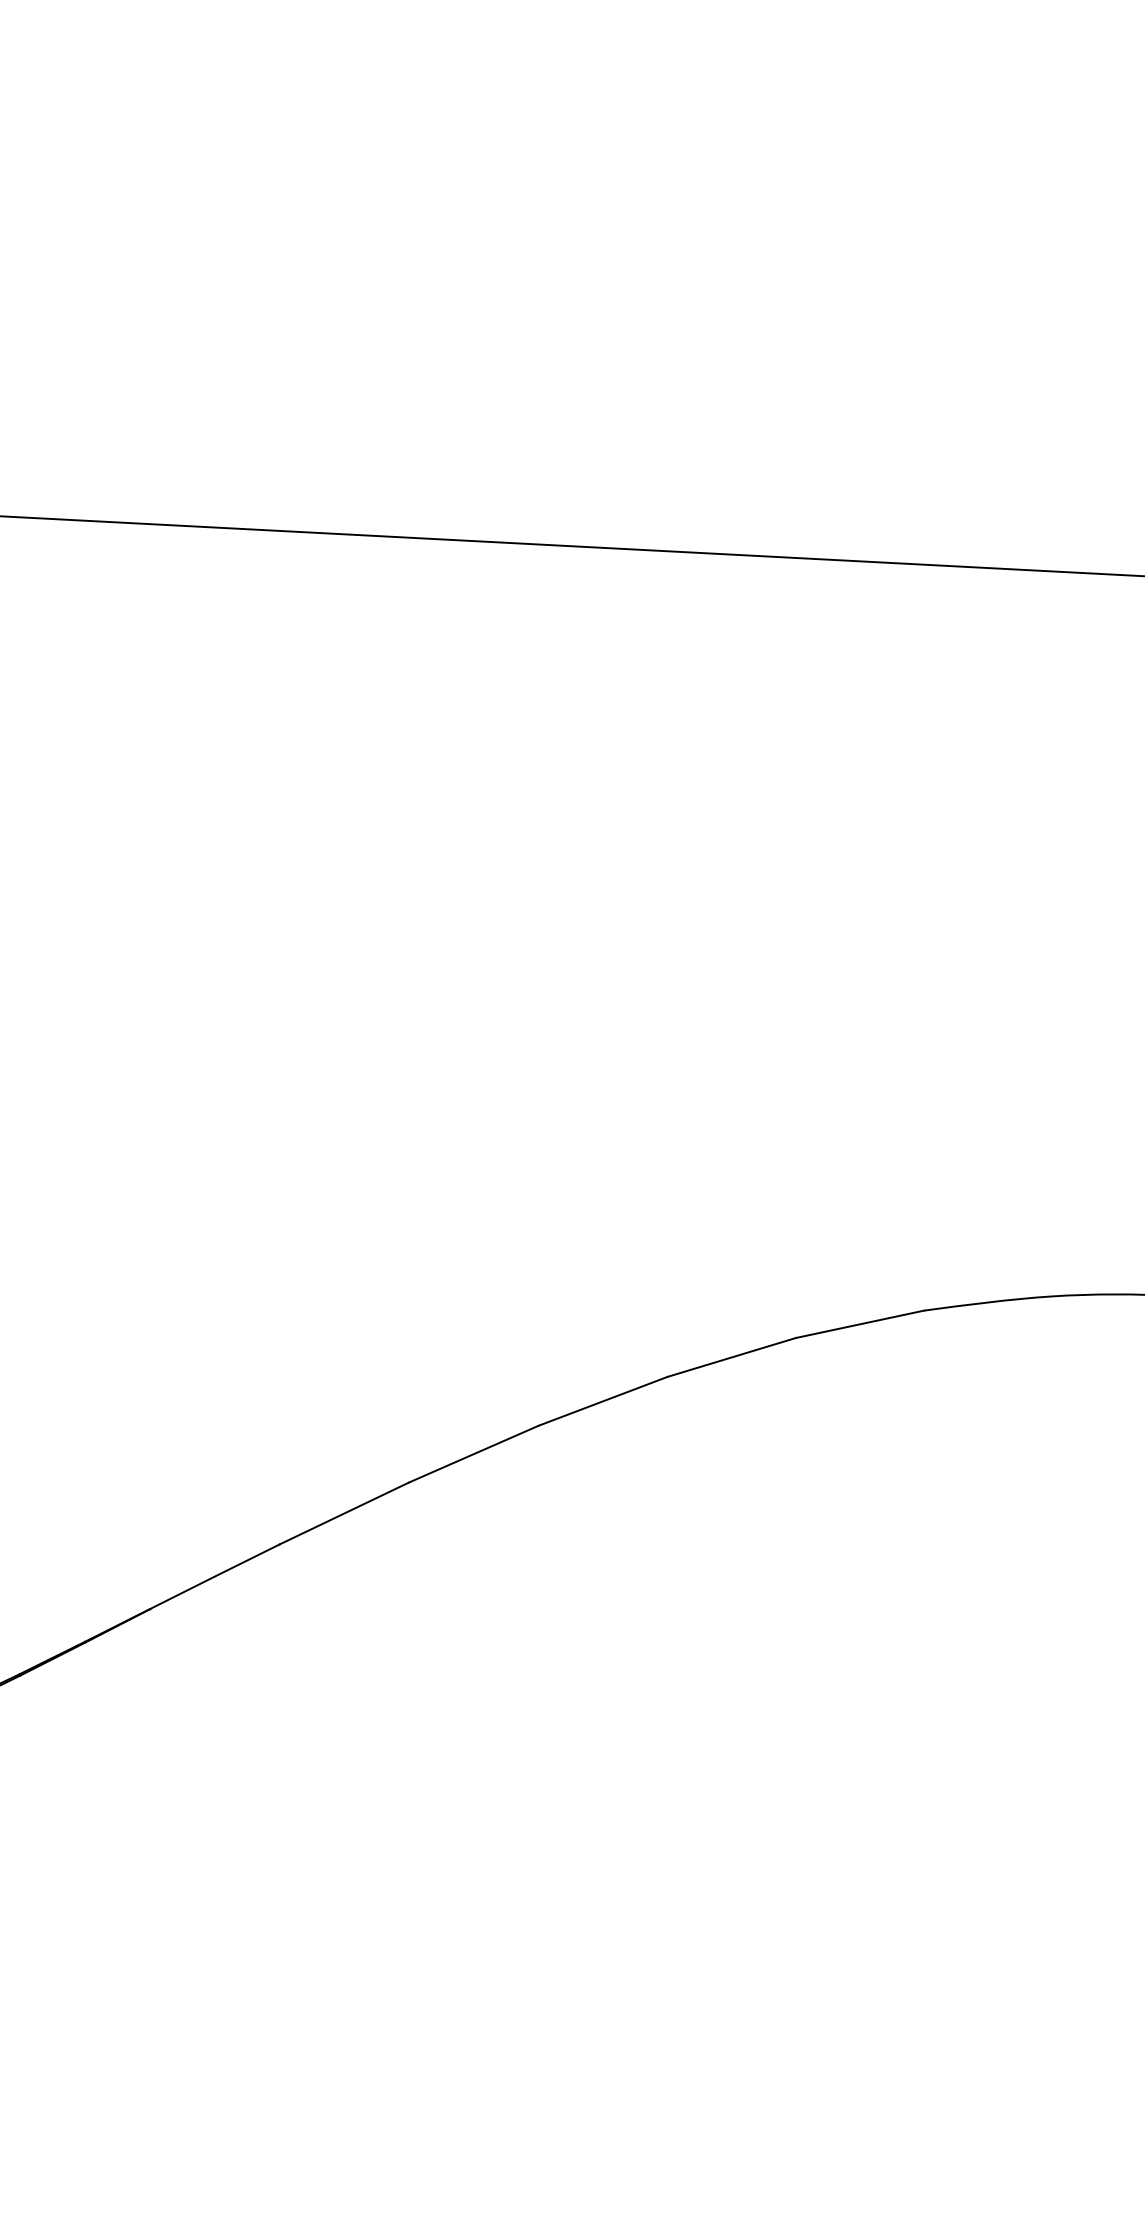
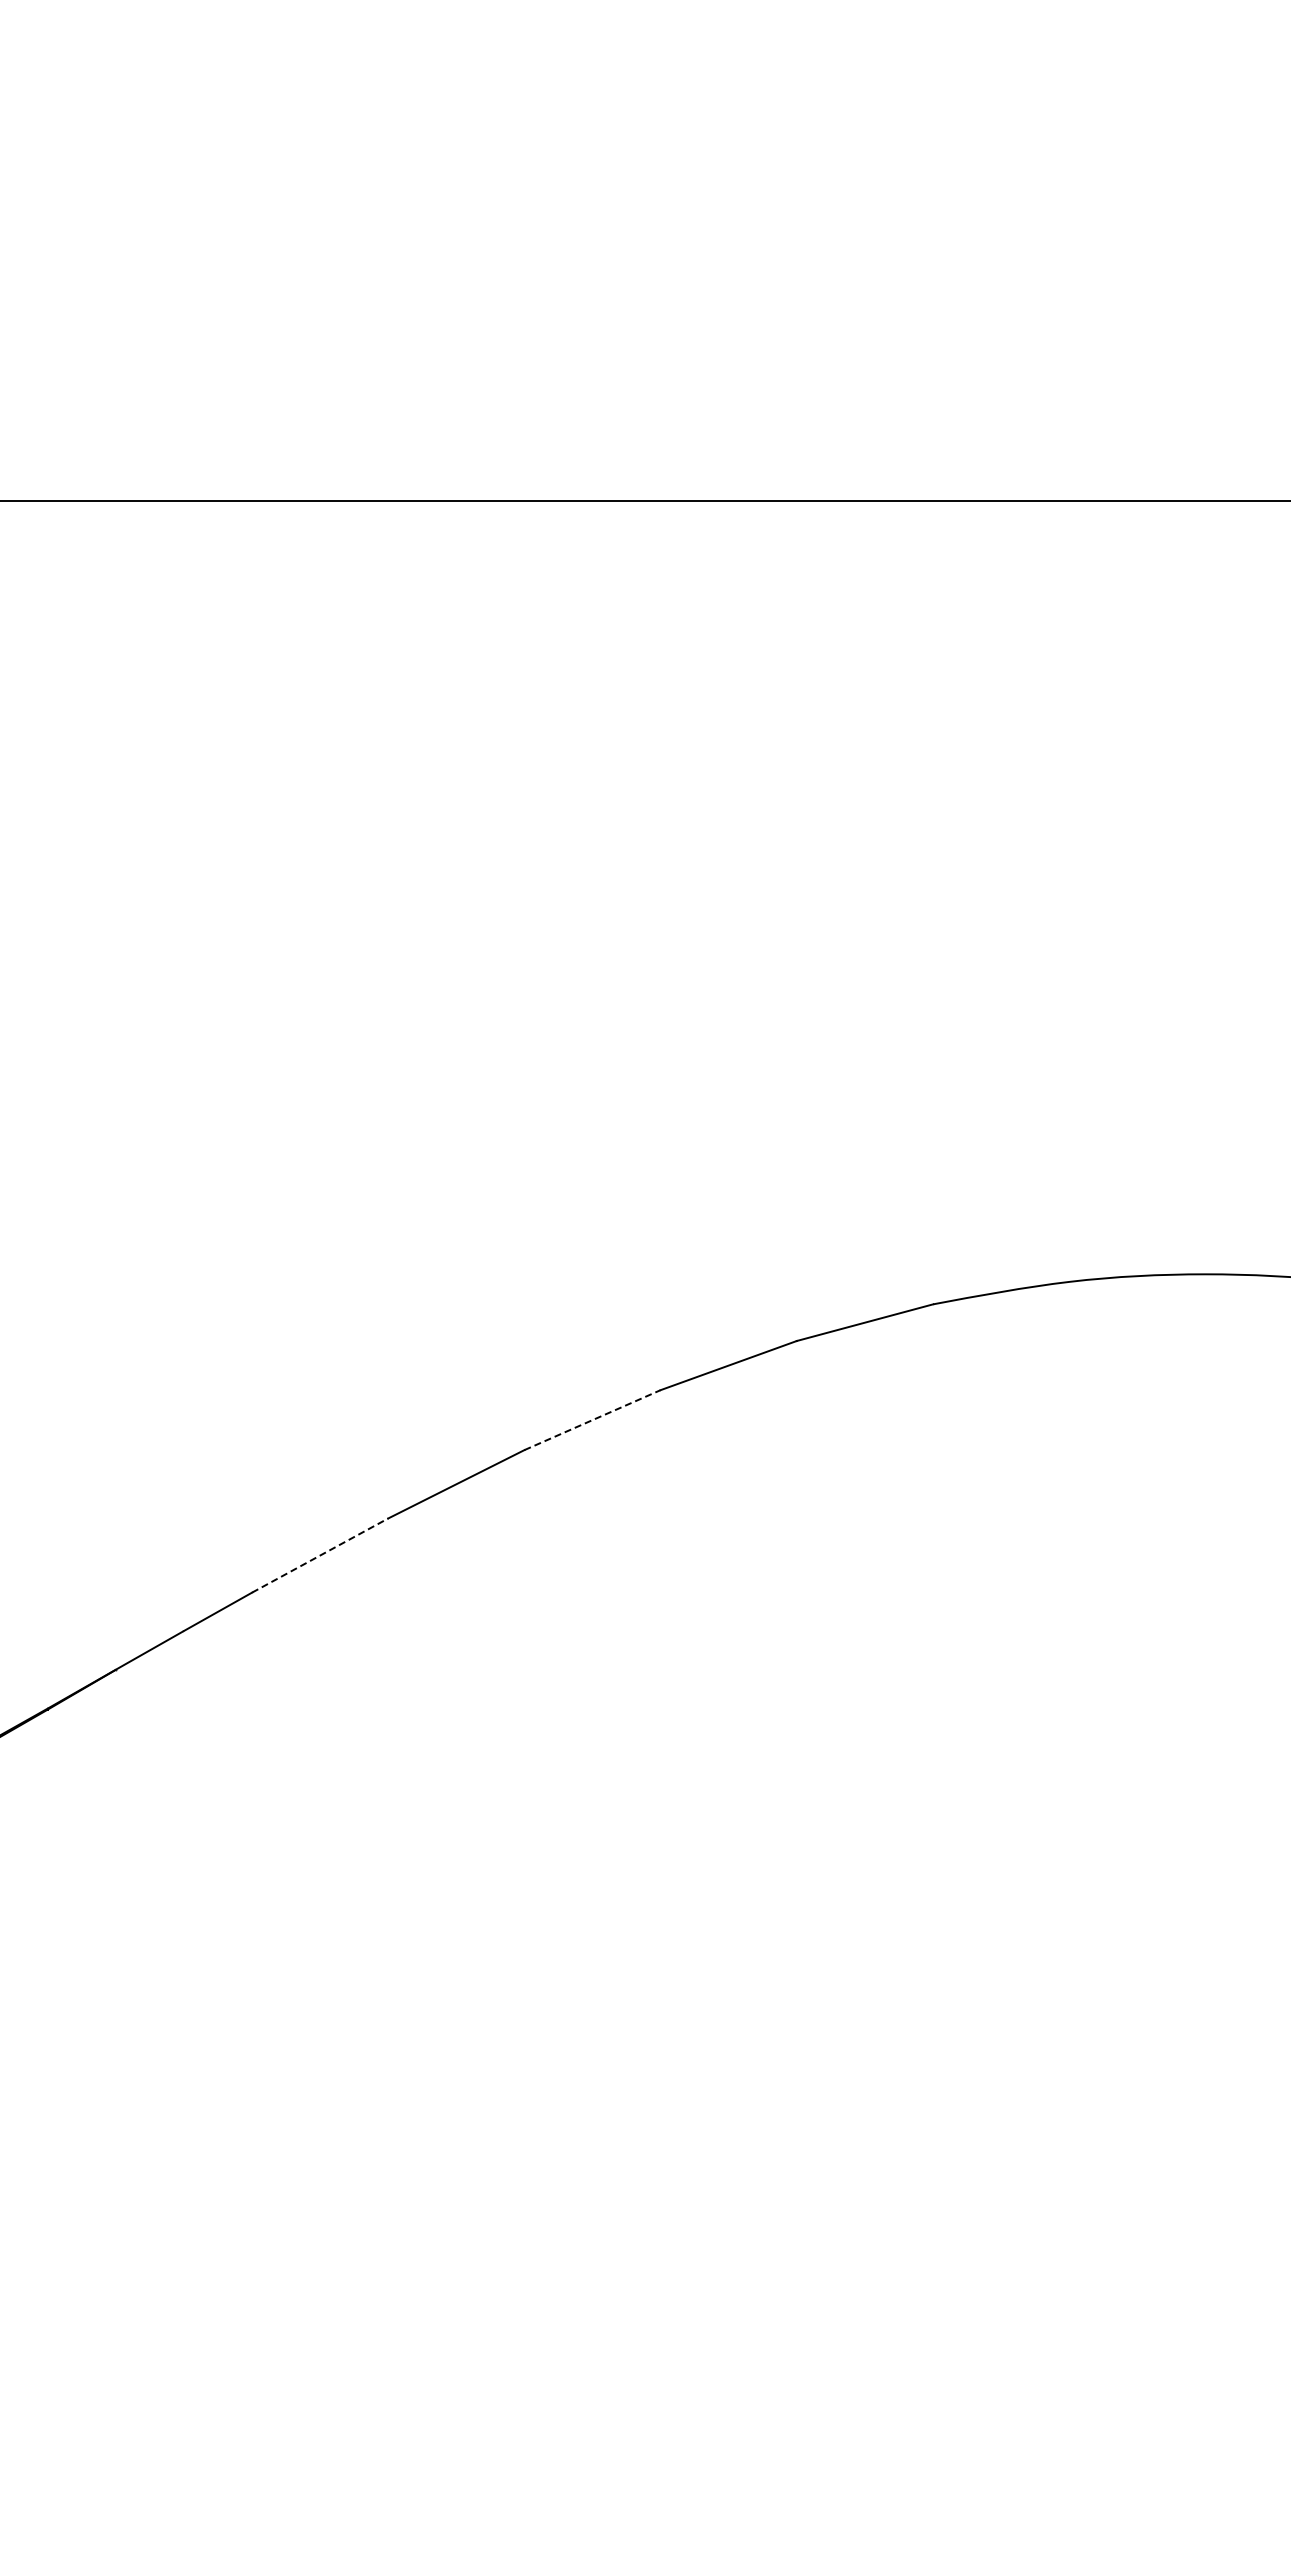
line: (604, 1400) -> (593, 1419), solid -> dashed
line: (344, 1513) -> (320, 1555), solid -> dashed

